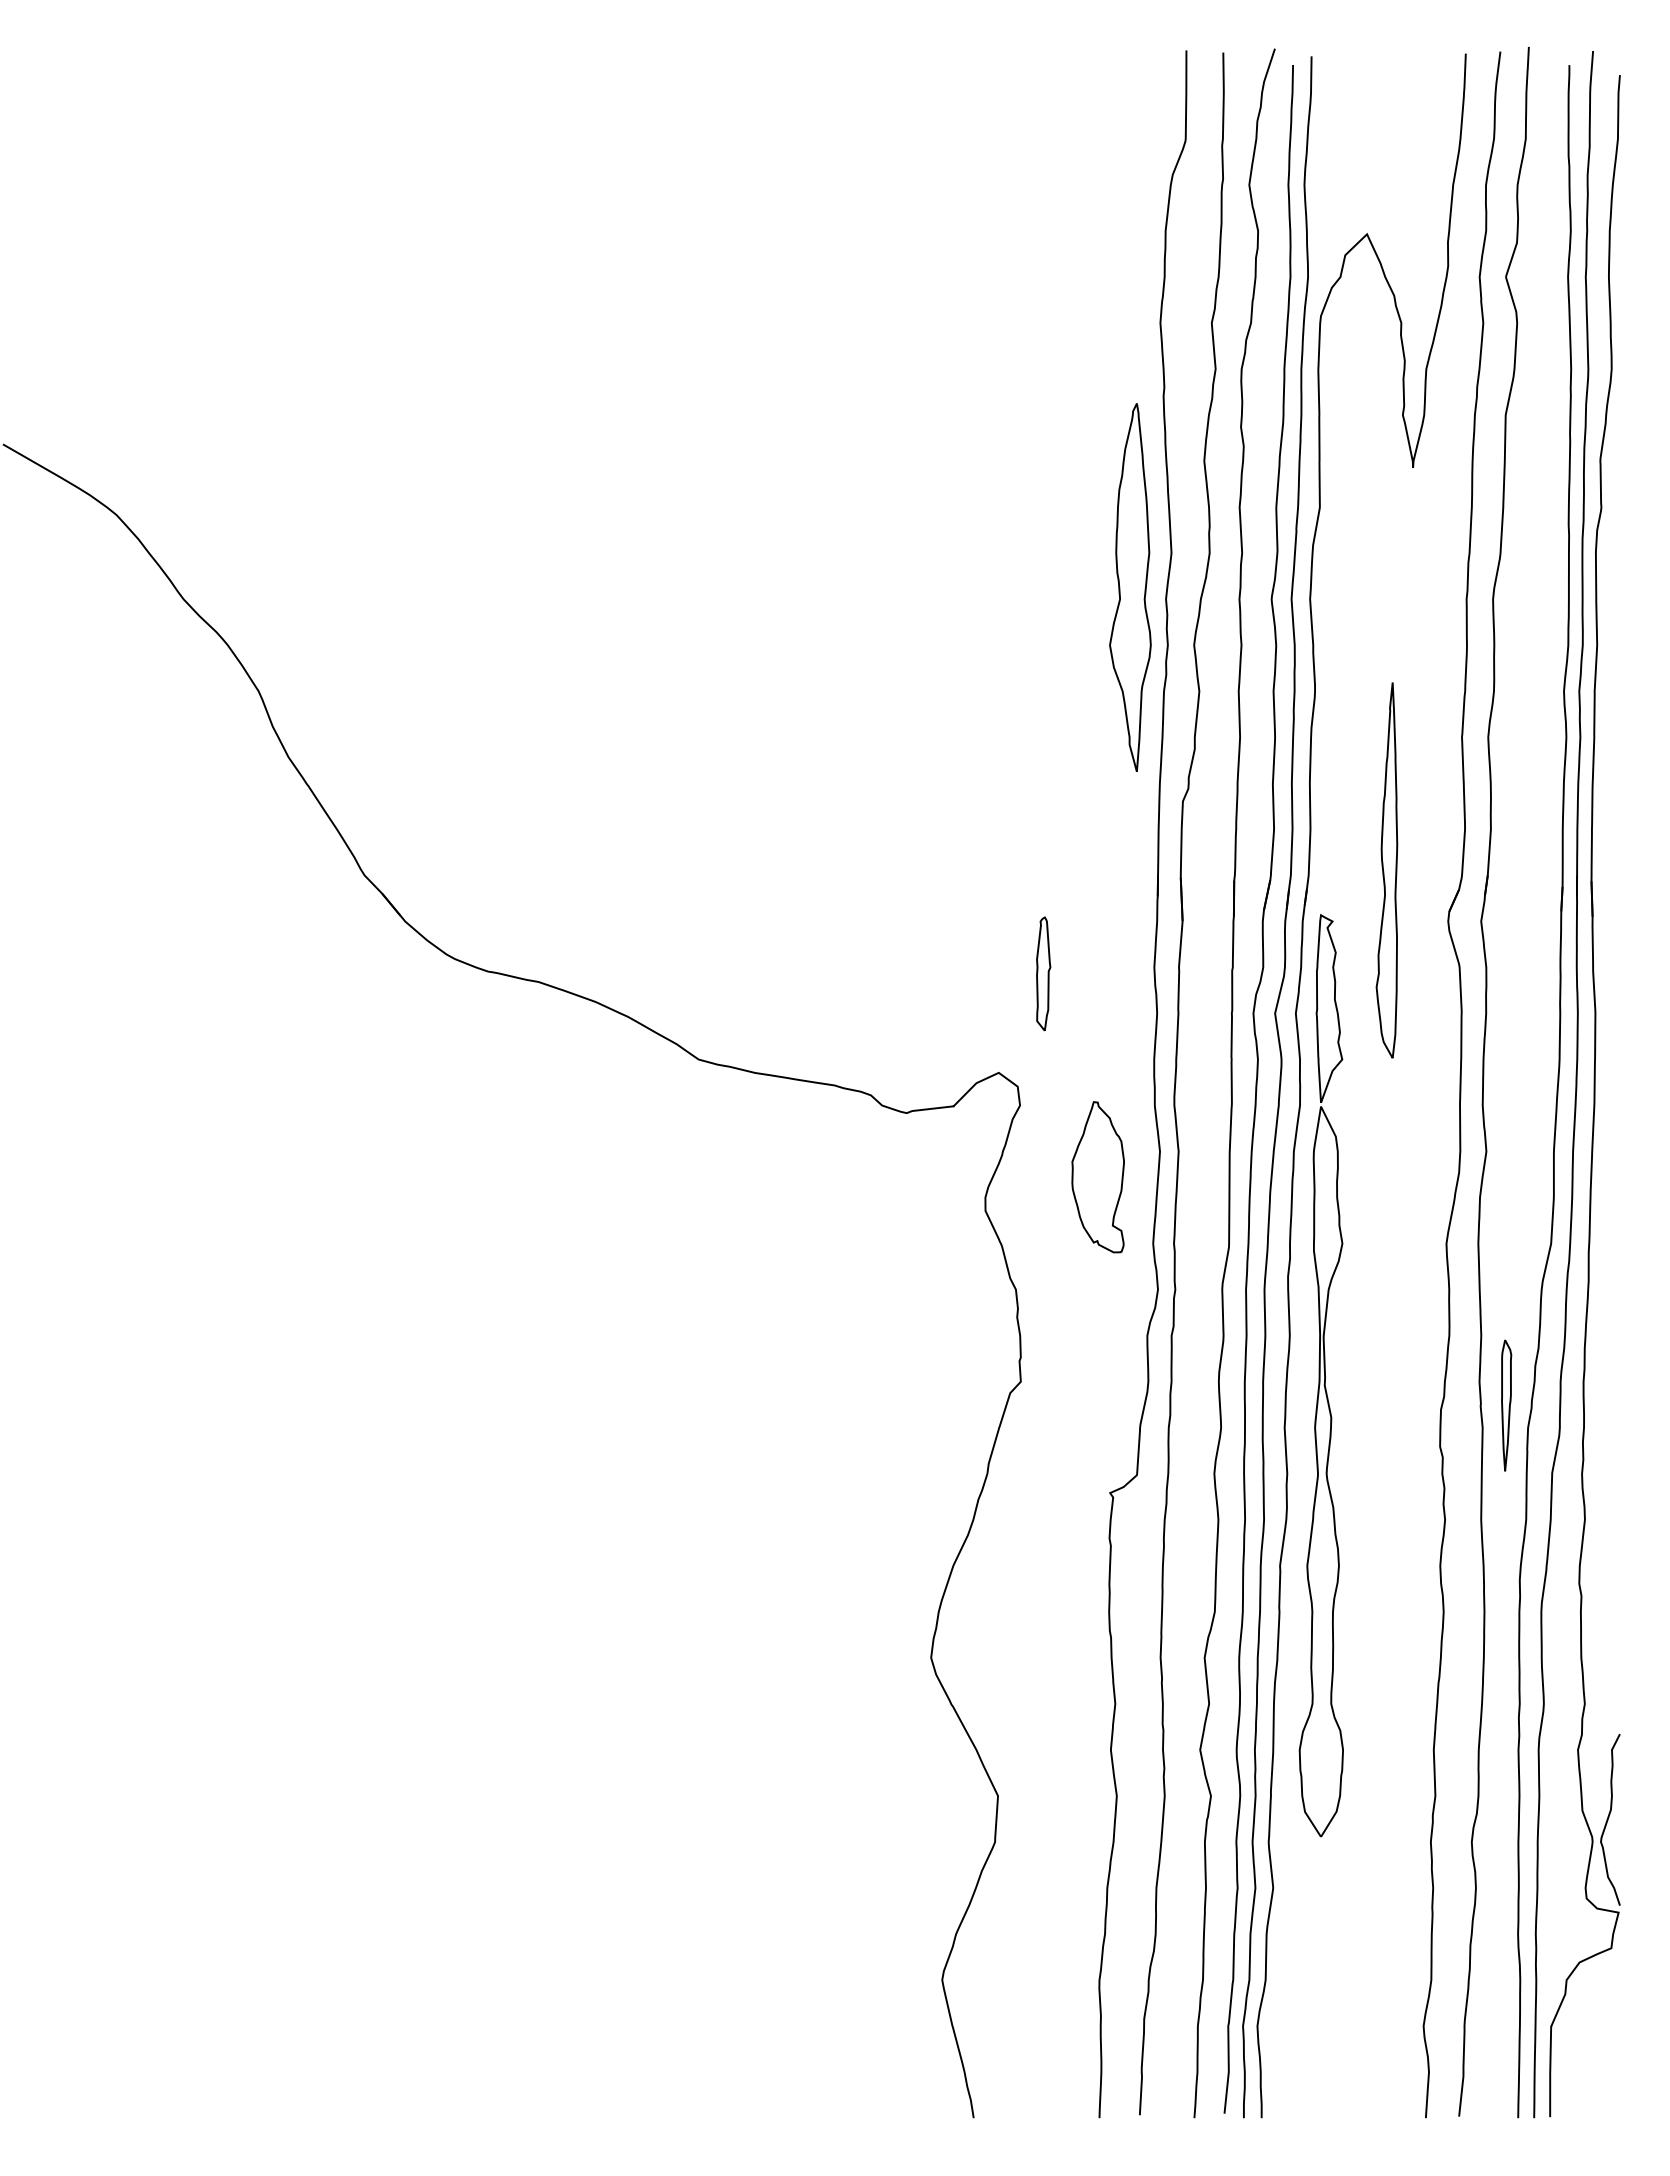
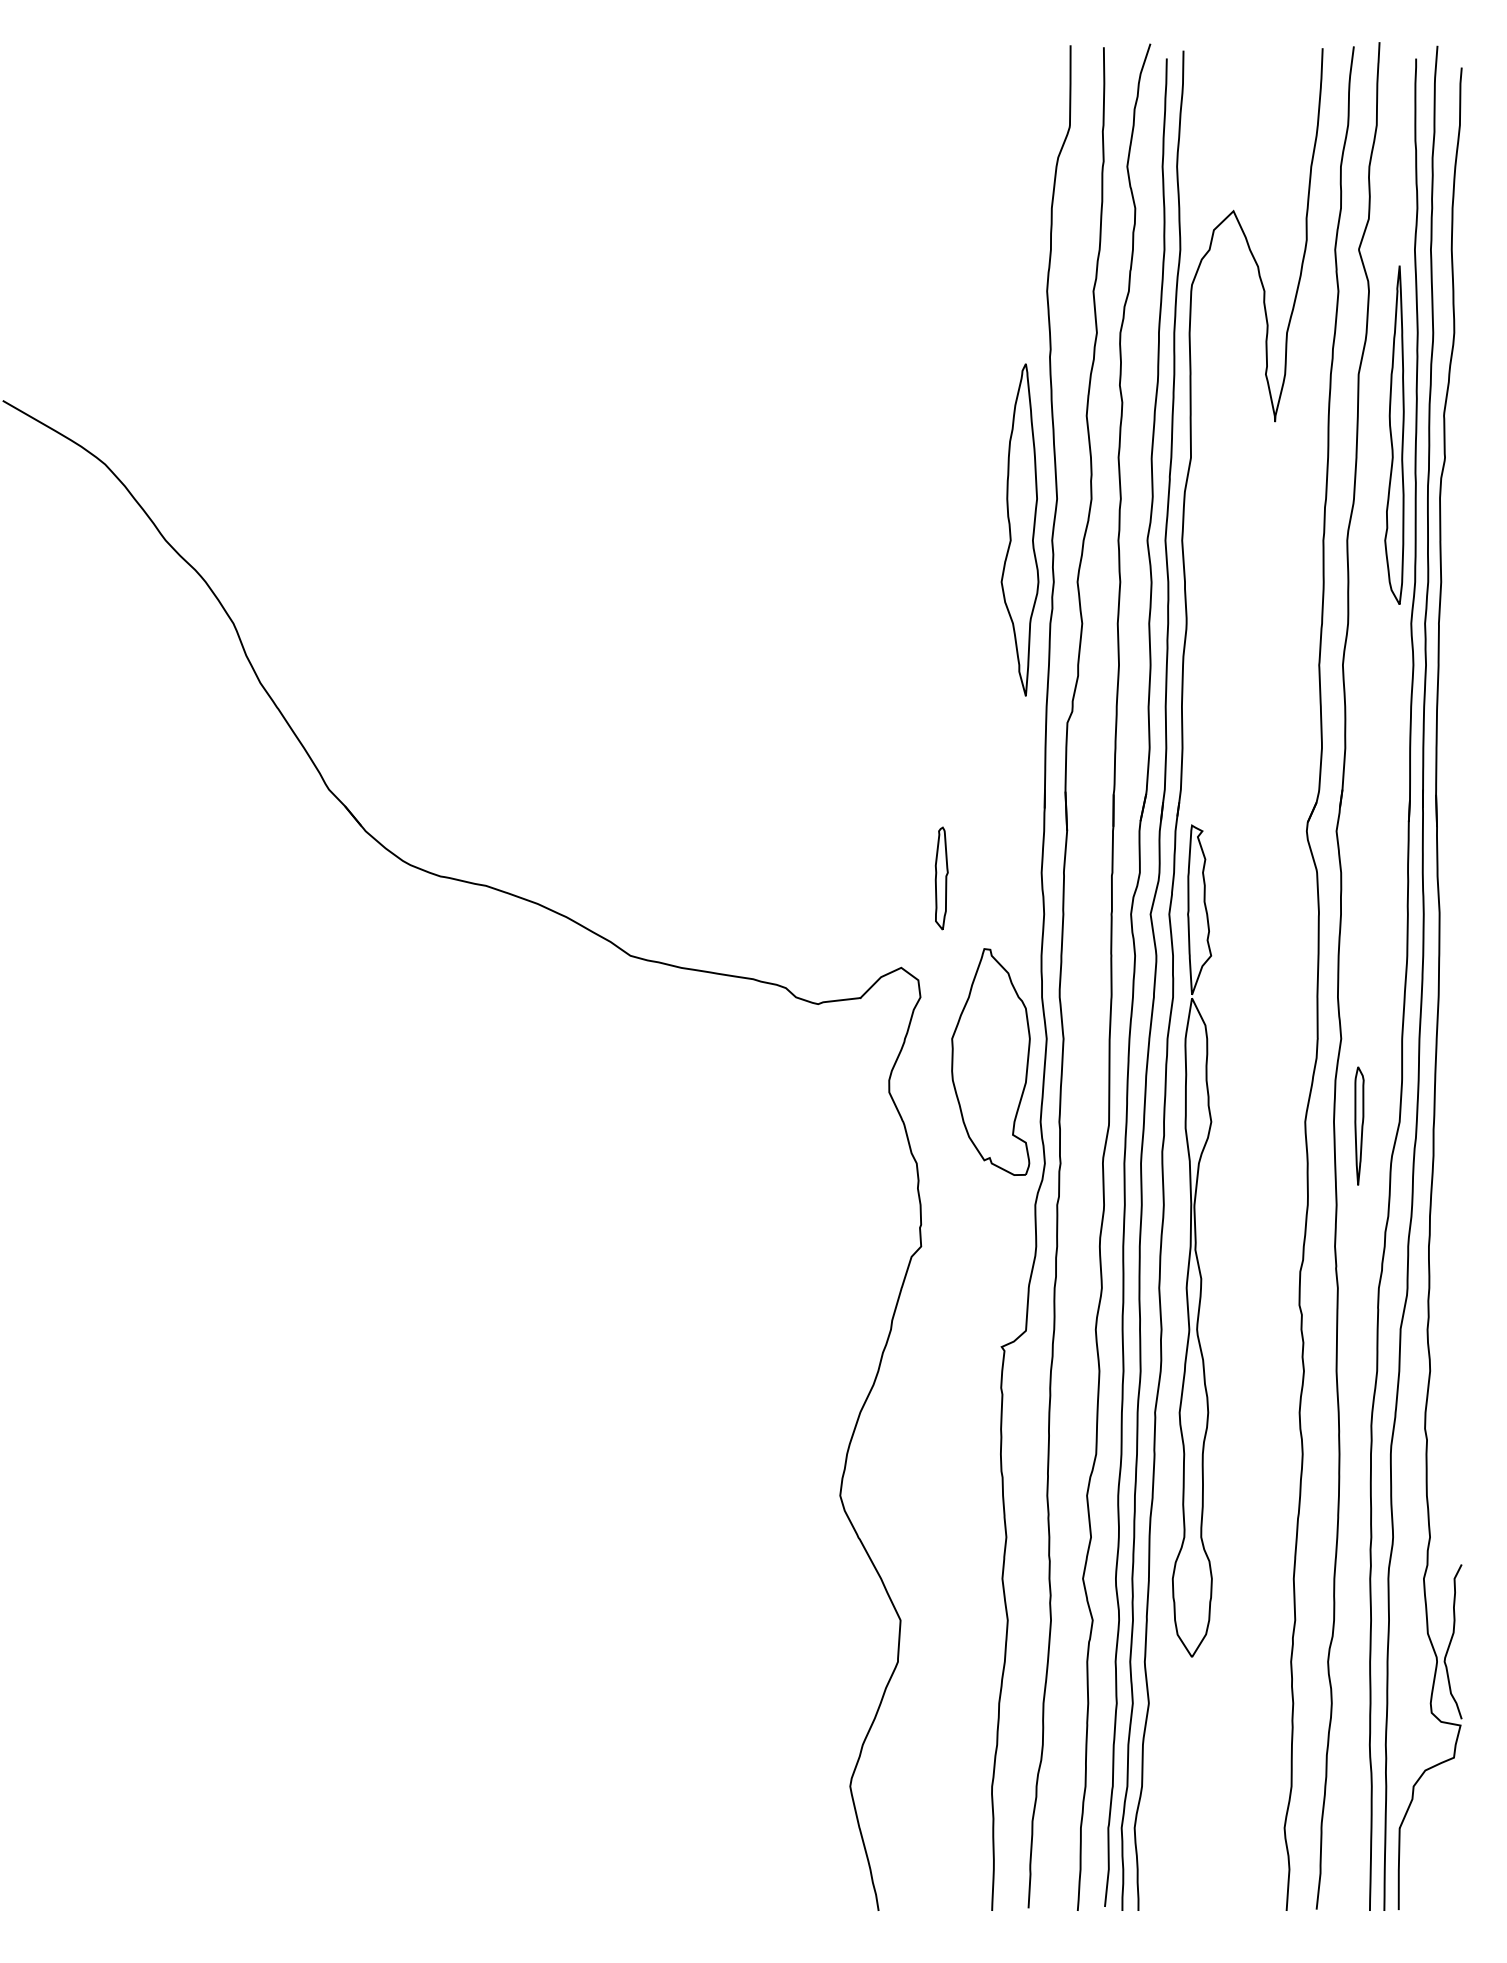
part: (1386, 869) -> (1394, 434), moved
part: (1097, 1176) -> (990, 1061), size x1.67
part: (1506, 1404) -> (1359, 1125), moved

